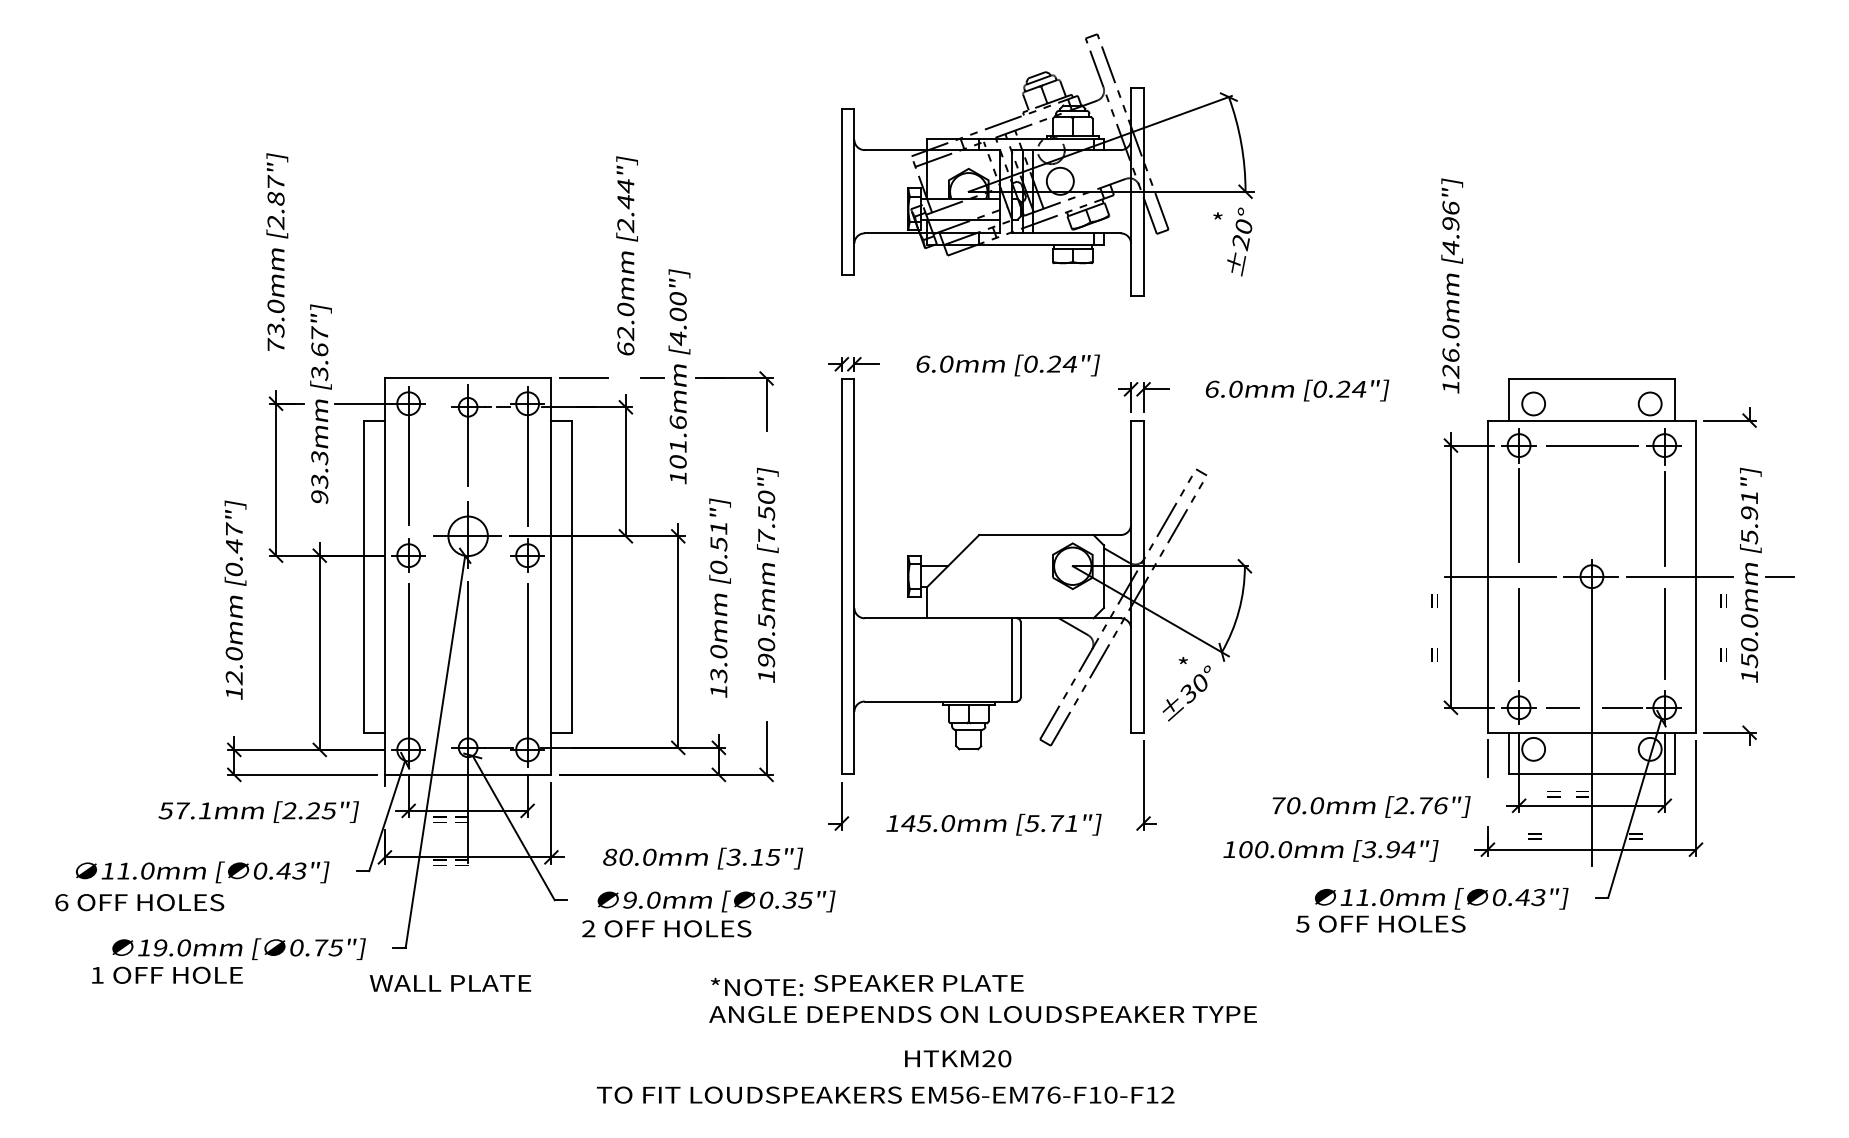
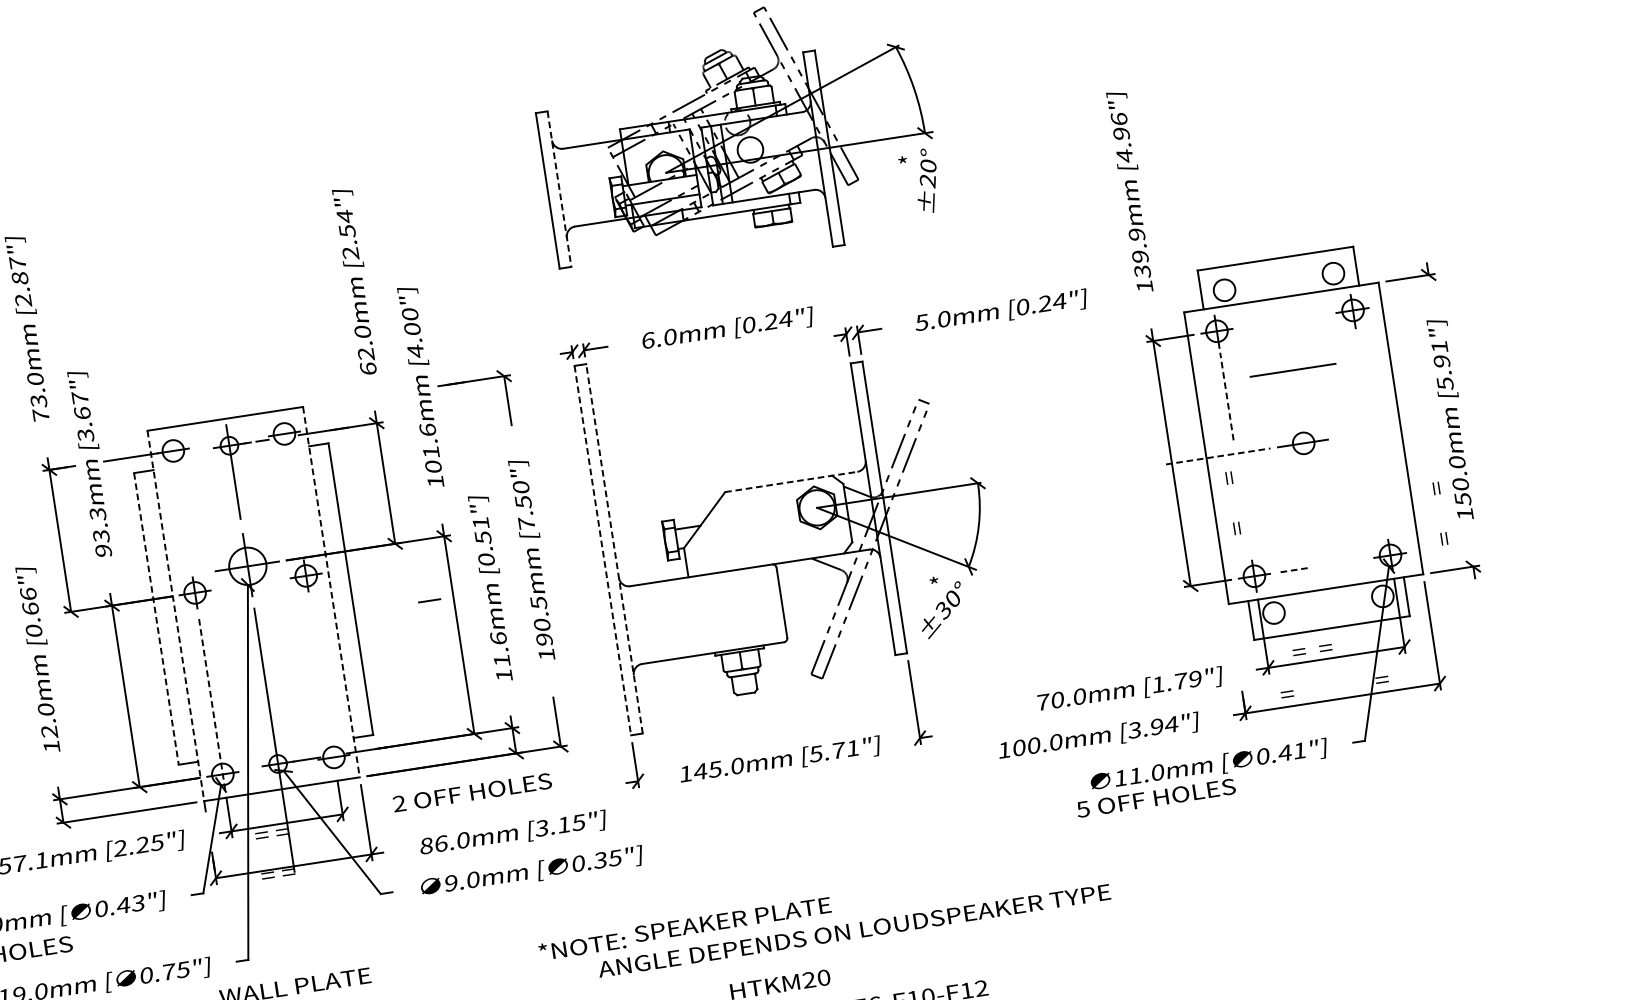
line: (854, 192) -> (559, 189), solid -> dashed
text: (625, 202) -> (347, 231), [2.44"] -> [2.54"]
text: (1450, 351) -> (1139, 253), 126.0mm -> 139.9mm
line: (583, 377) -> (332, 401), removed
line: (652, 377) -> (429, 599), moved
text: (1211, 388) -> (921, 321), 6.0mm -> 5.0mm
line: (1592, 445) -> (1293, 370), moved
line: (408, 455) -> (180, 499), removed
line: (527, 456) -> (291, 483), removed
line: (1519, 515) -> (1227, 396), solid -> dashed
line: (1664, 518) -> (1363, 378), removed
line: (1049, 535) -> (790, 482), solid -> dashed
text: (233, 537) -> (28, 601), [0.47"] -> [0.66"]
line: (841, 576) -> (602, 550), solid -> dashed
line: (854, 576) -> (614, 548), solid -> dashed
line: (1500, 576) -> (1218, 456), solid -> dashed
line: (1679, 576) -> (1385, 430), removed
line: (1779, 576) -> (1478, 416), removed
line: (364, 577) -> (156, 619), solid -> dashed
line: (384, 577) -> (175, 616), solid -> dashed
line: (551, 577) -> (331, 592), solid -> dashed
text: (1434, 627) -> (1233, 502), moved
text: (1723, 627) -> (1440, 513), moved
line: (1664, 633) -> (1379, 486), removed
line: (1519, 634) -> (1244, 507), removed
line: (1012, 659) -> (774, 603), removed
text: (718, 663) -> (499, 649), 13.0mm -> 11.6mm
line: (408, 674) -> (211, 703), solid -> dashed
line: (527, 674) -> (323, 686), removed
line: (1562, 707) -> (1294, 569), solid -> dashed
line: (1622, 707) -> (1350, 561), removed
line: (1591, 712) -> (1322, 570), removed
line: (1487, 758) -> (1232, 628), removed
text: (1420, 805) -> (1176, 681), [2.76"] -> [1.79"]
text: (626, 856) -> (441, 842), 80.0mm -> 86.0mm
text: (1538, 897) -> (1299, 750), 0.43"] -> 0.41"]
text: (666, 928) -> (472, 792), moved
text: (982, 1014) -> (853, 930), moved

